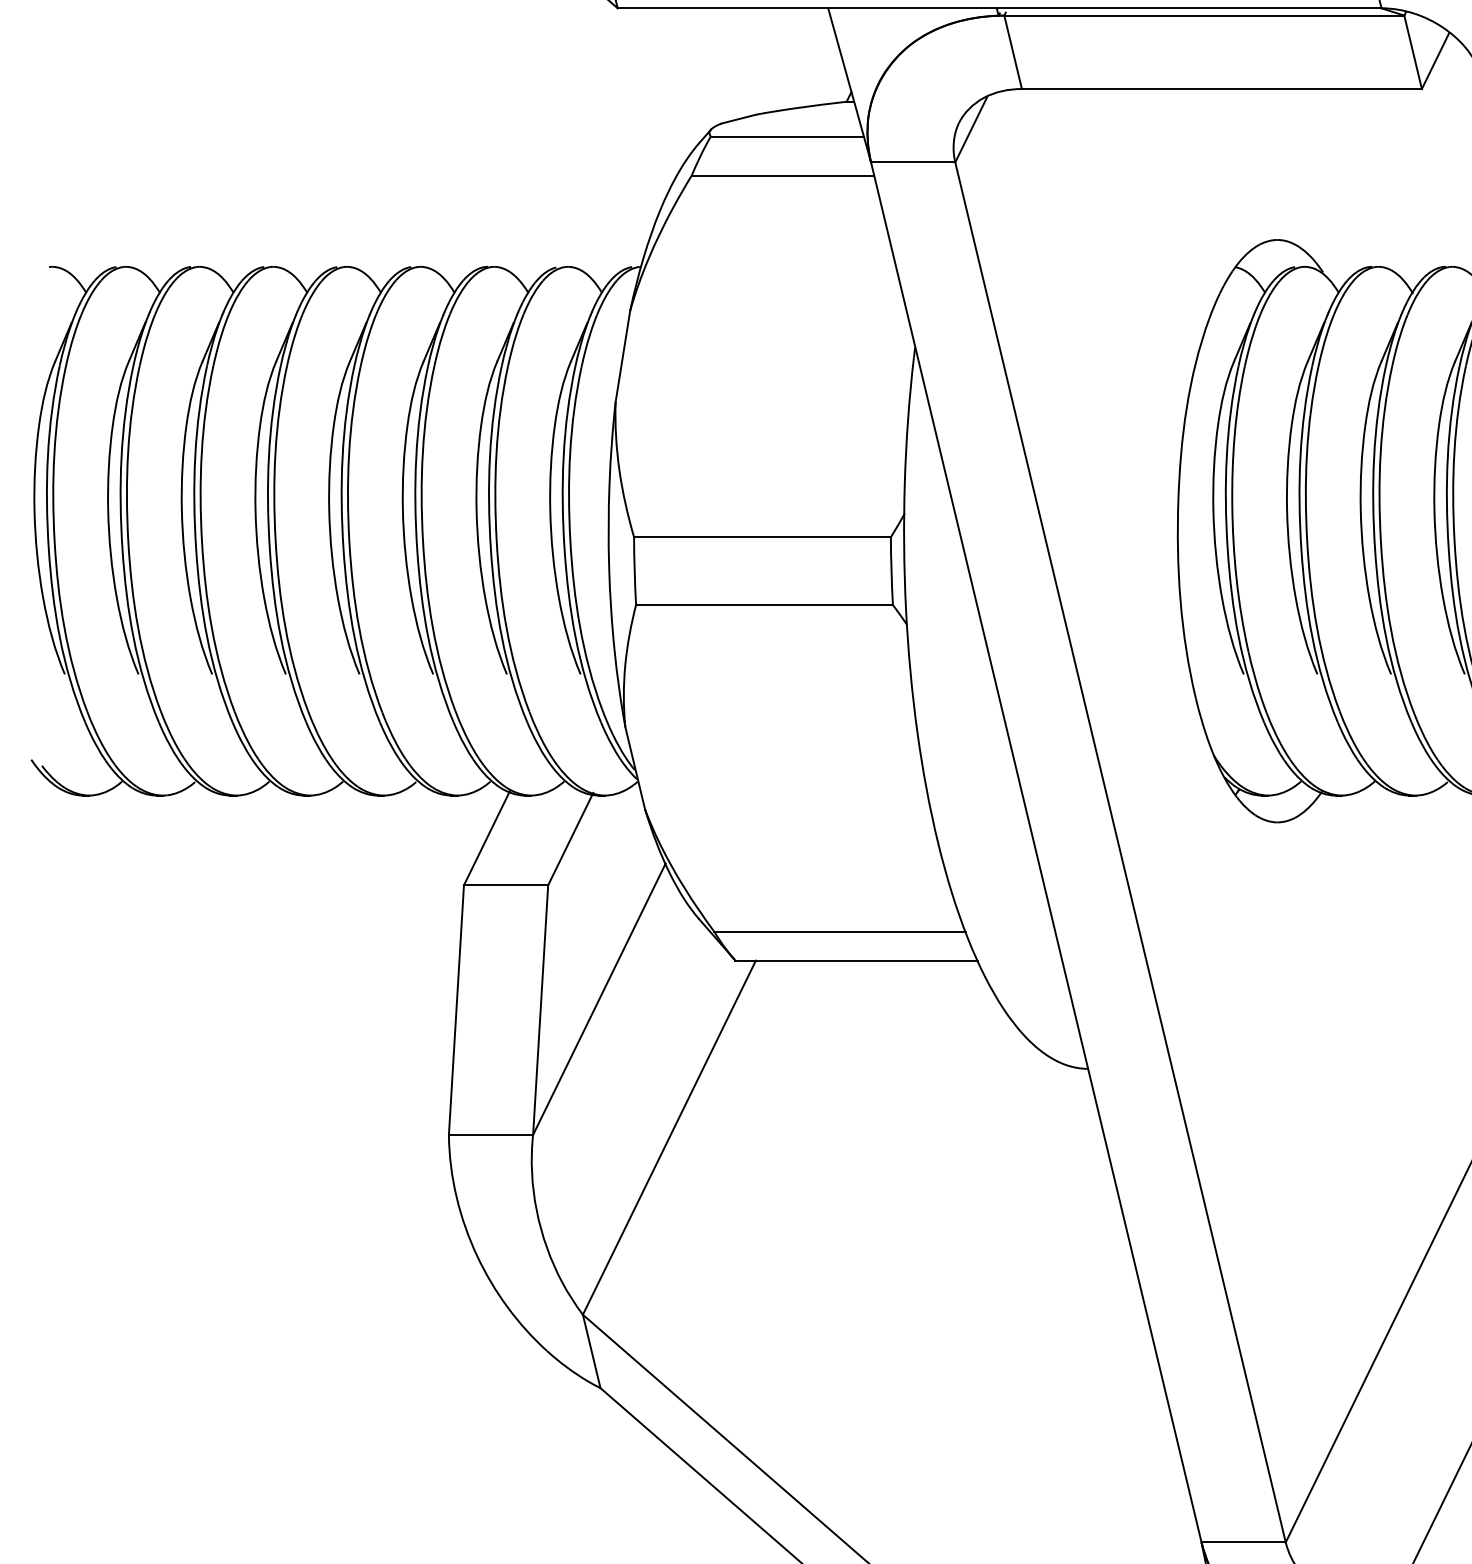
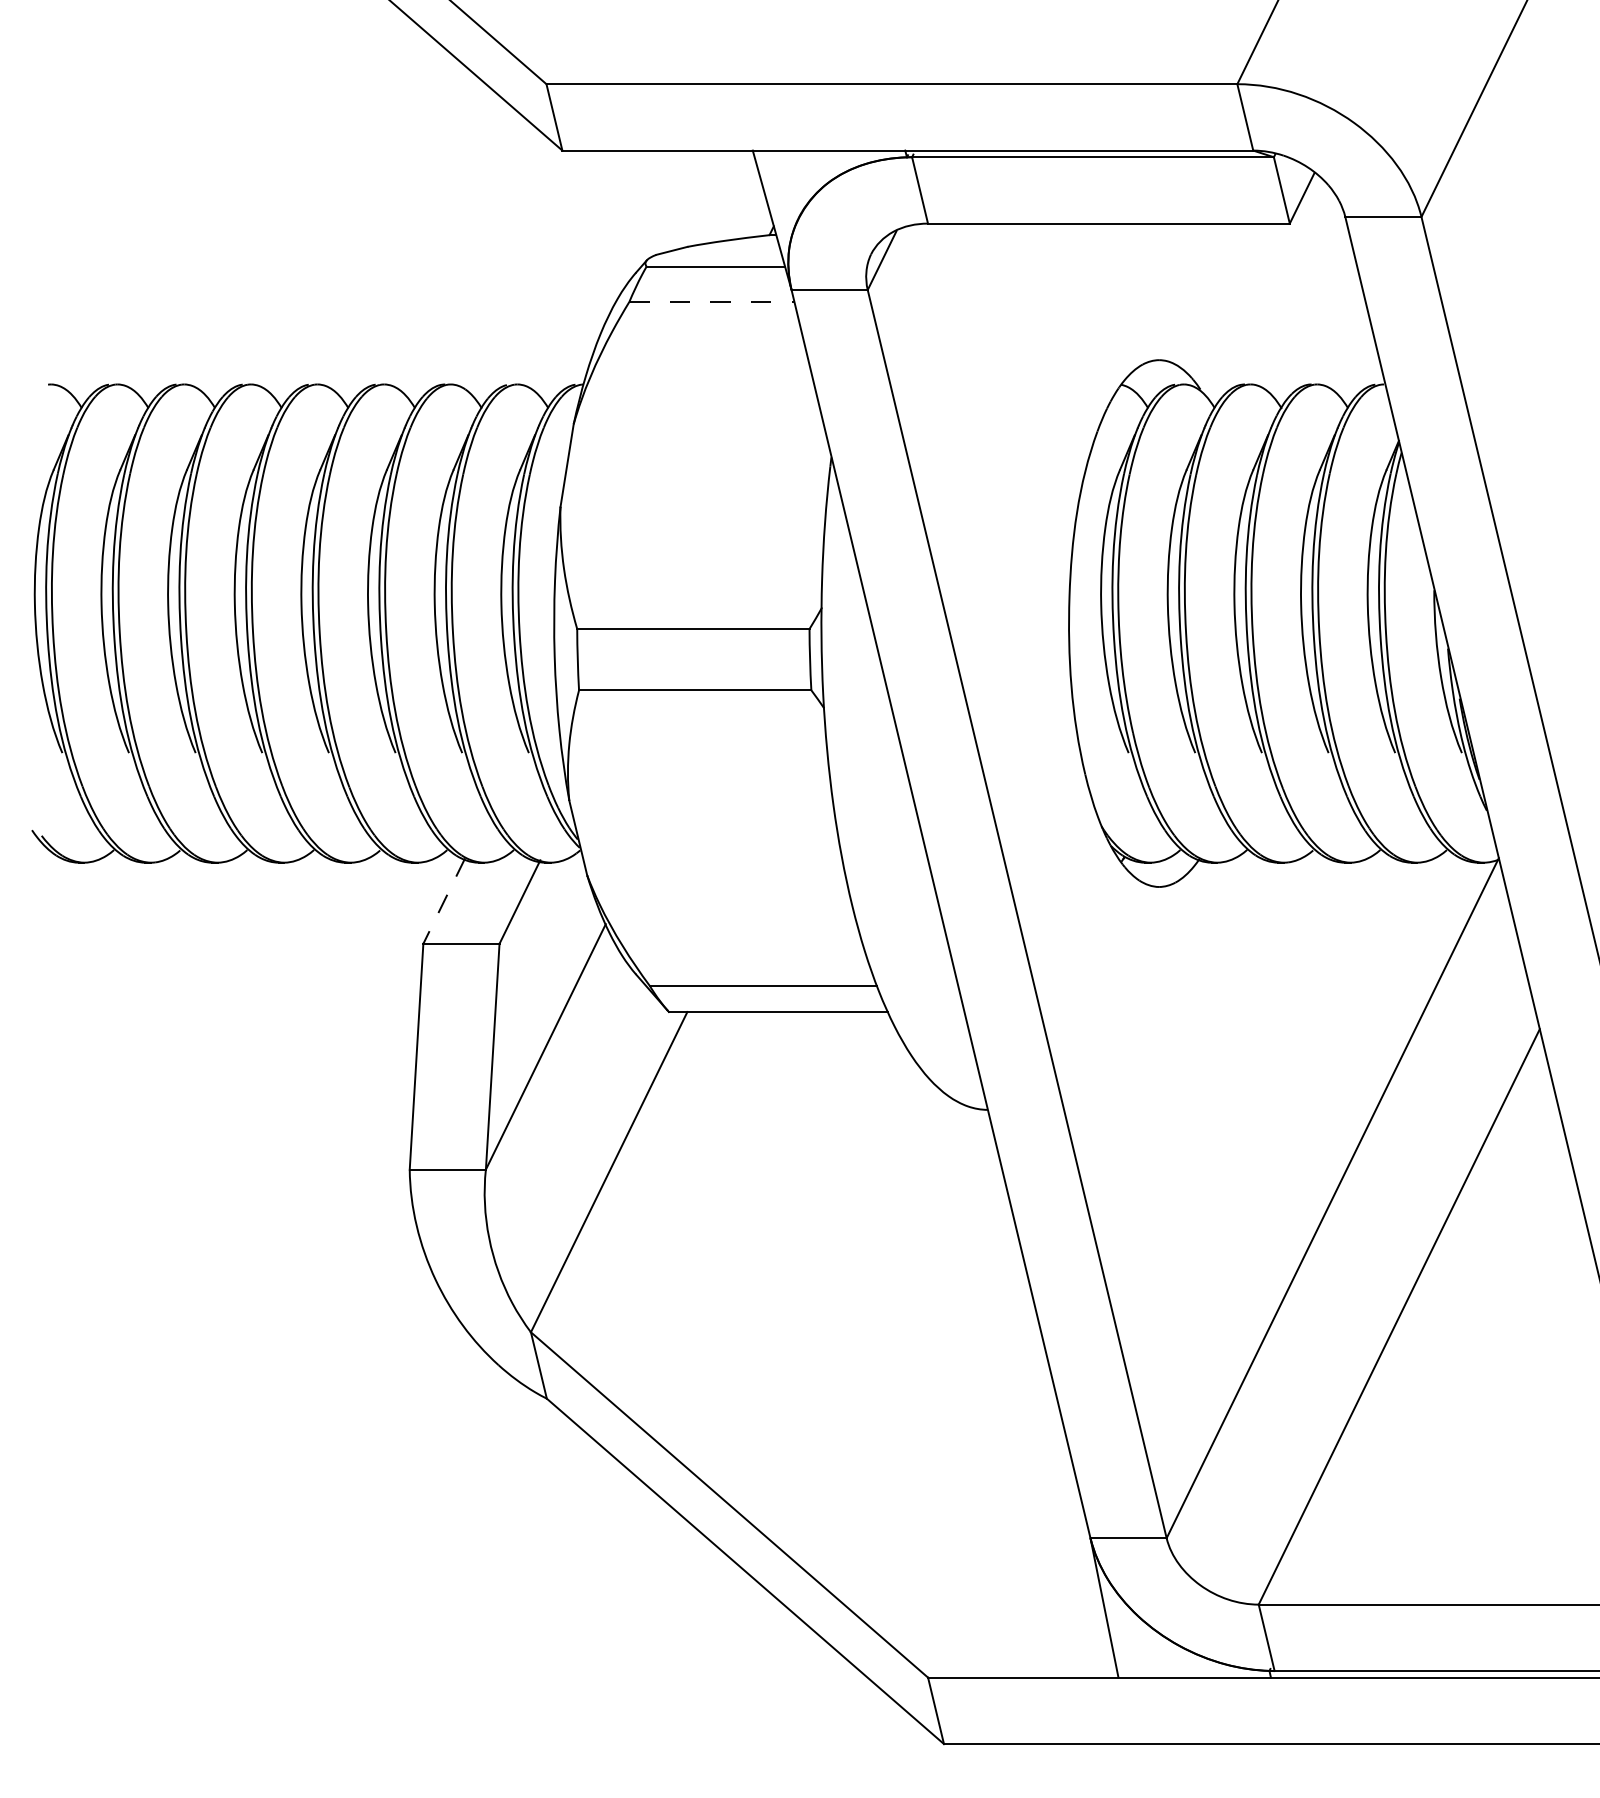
line: (782, 175) -> (711, 301), solid -> dashed
line: (487, 838) -> (444, 901), solid -> dashed

